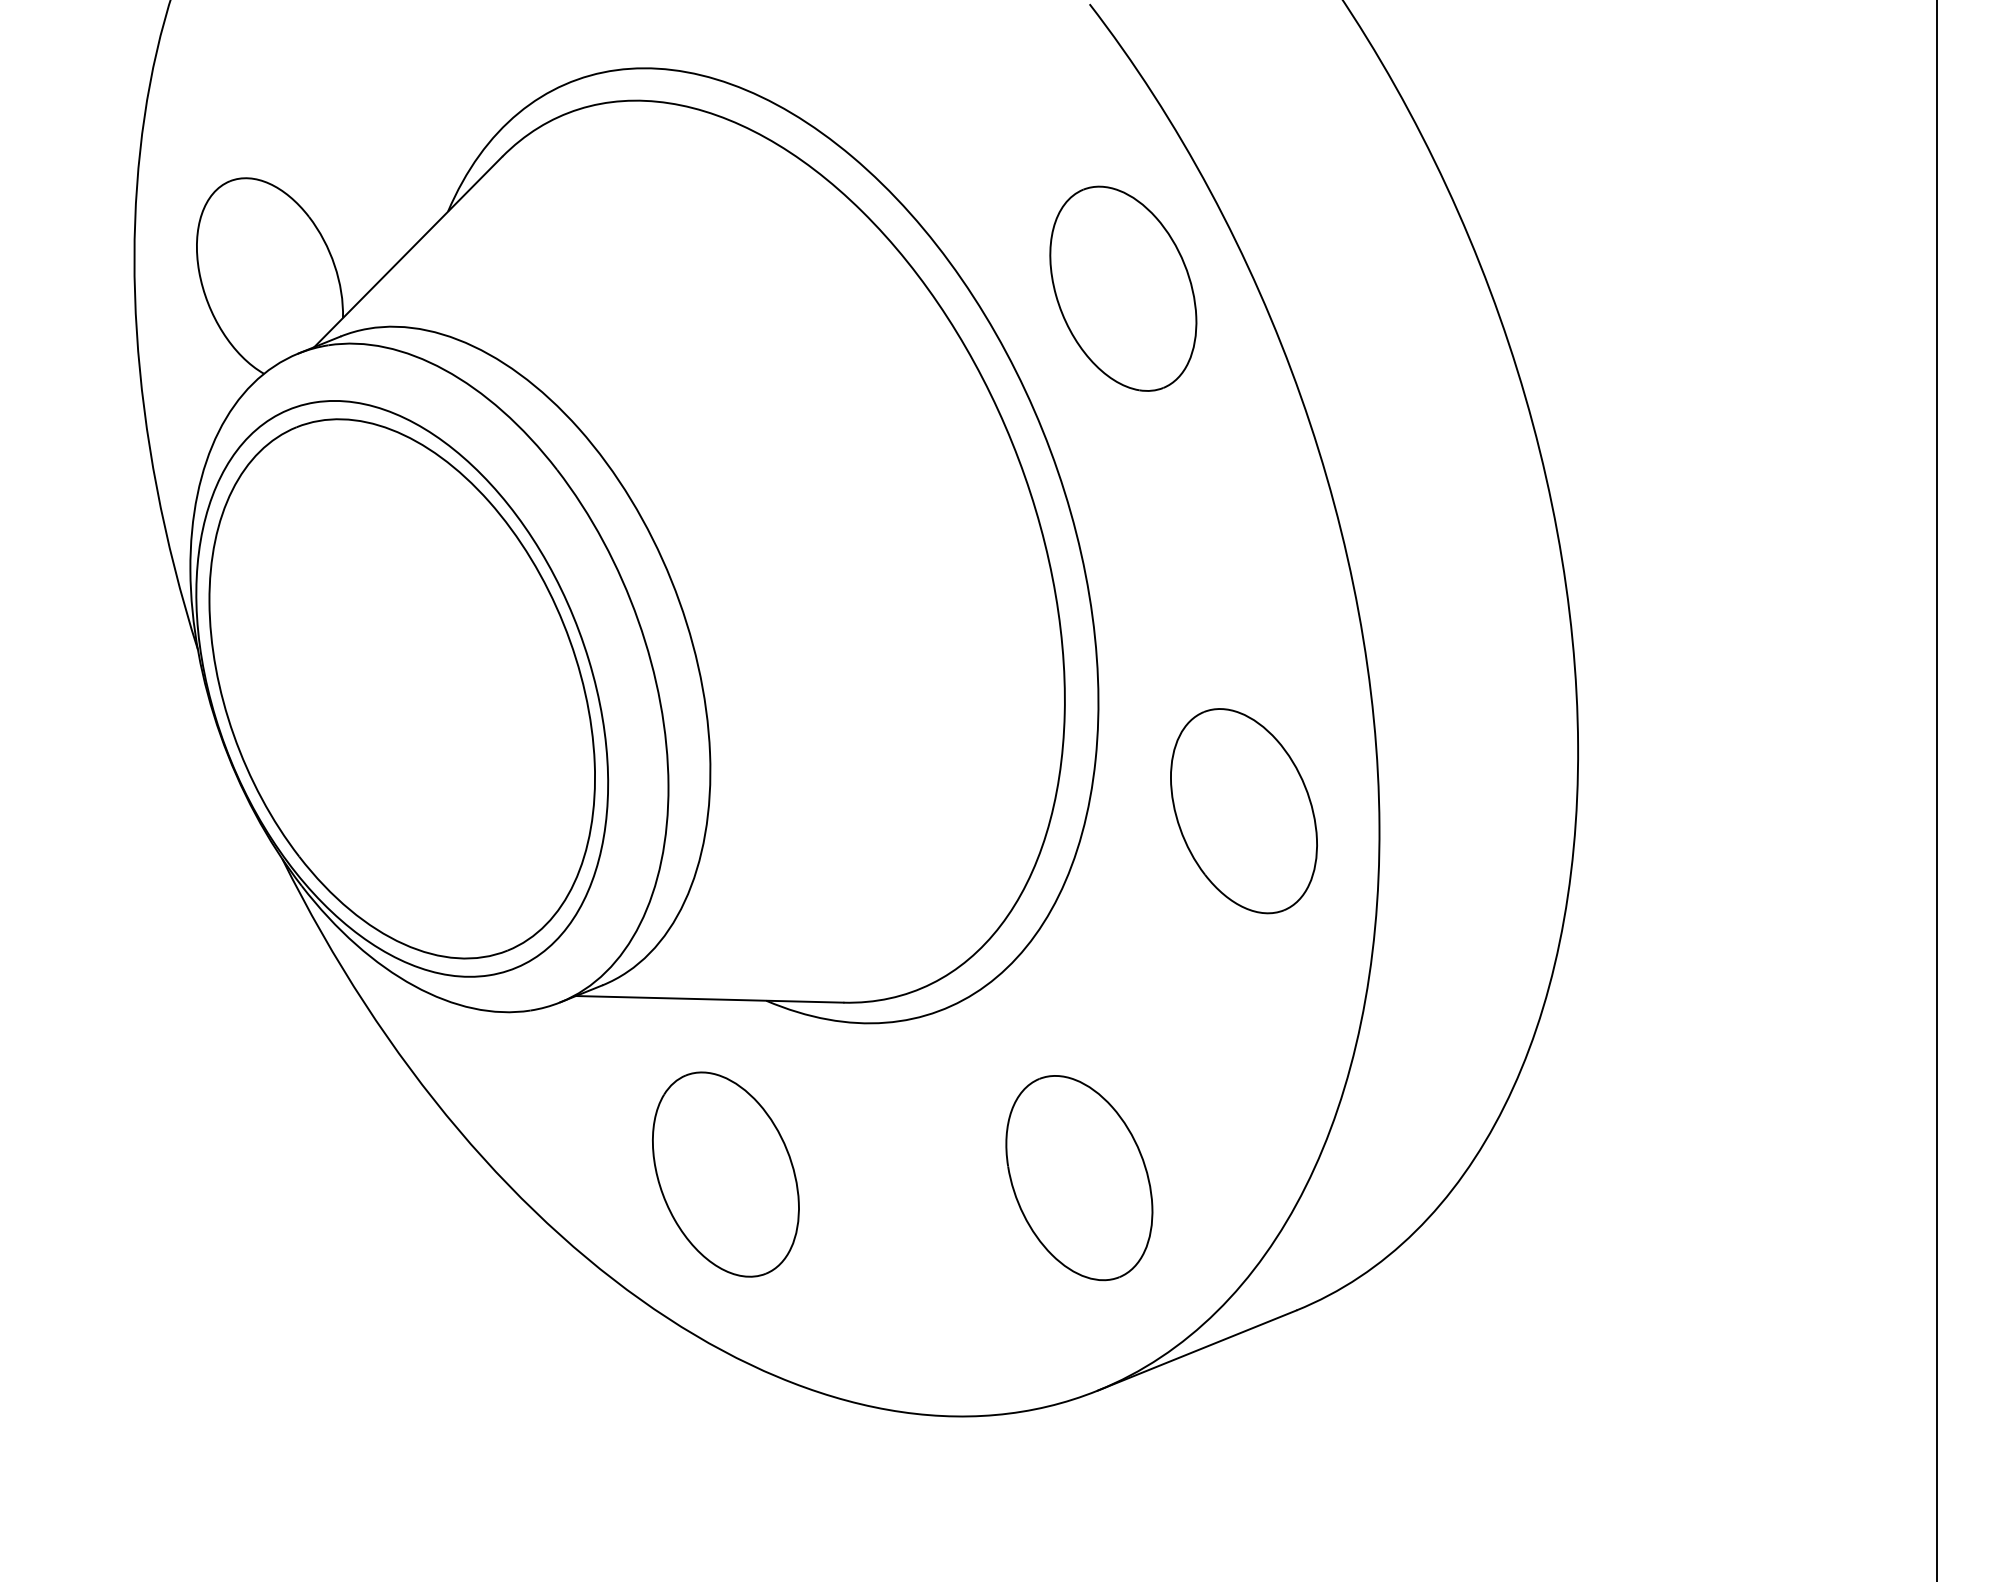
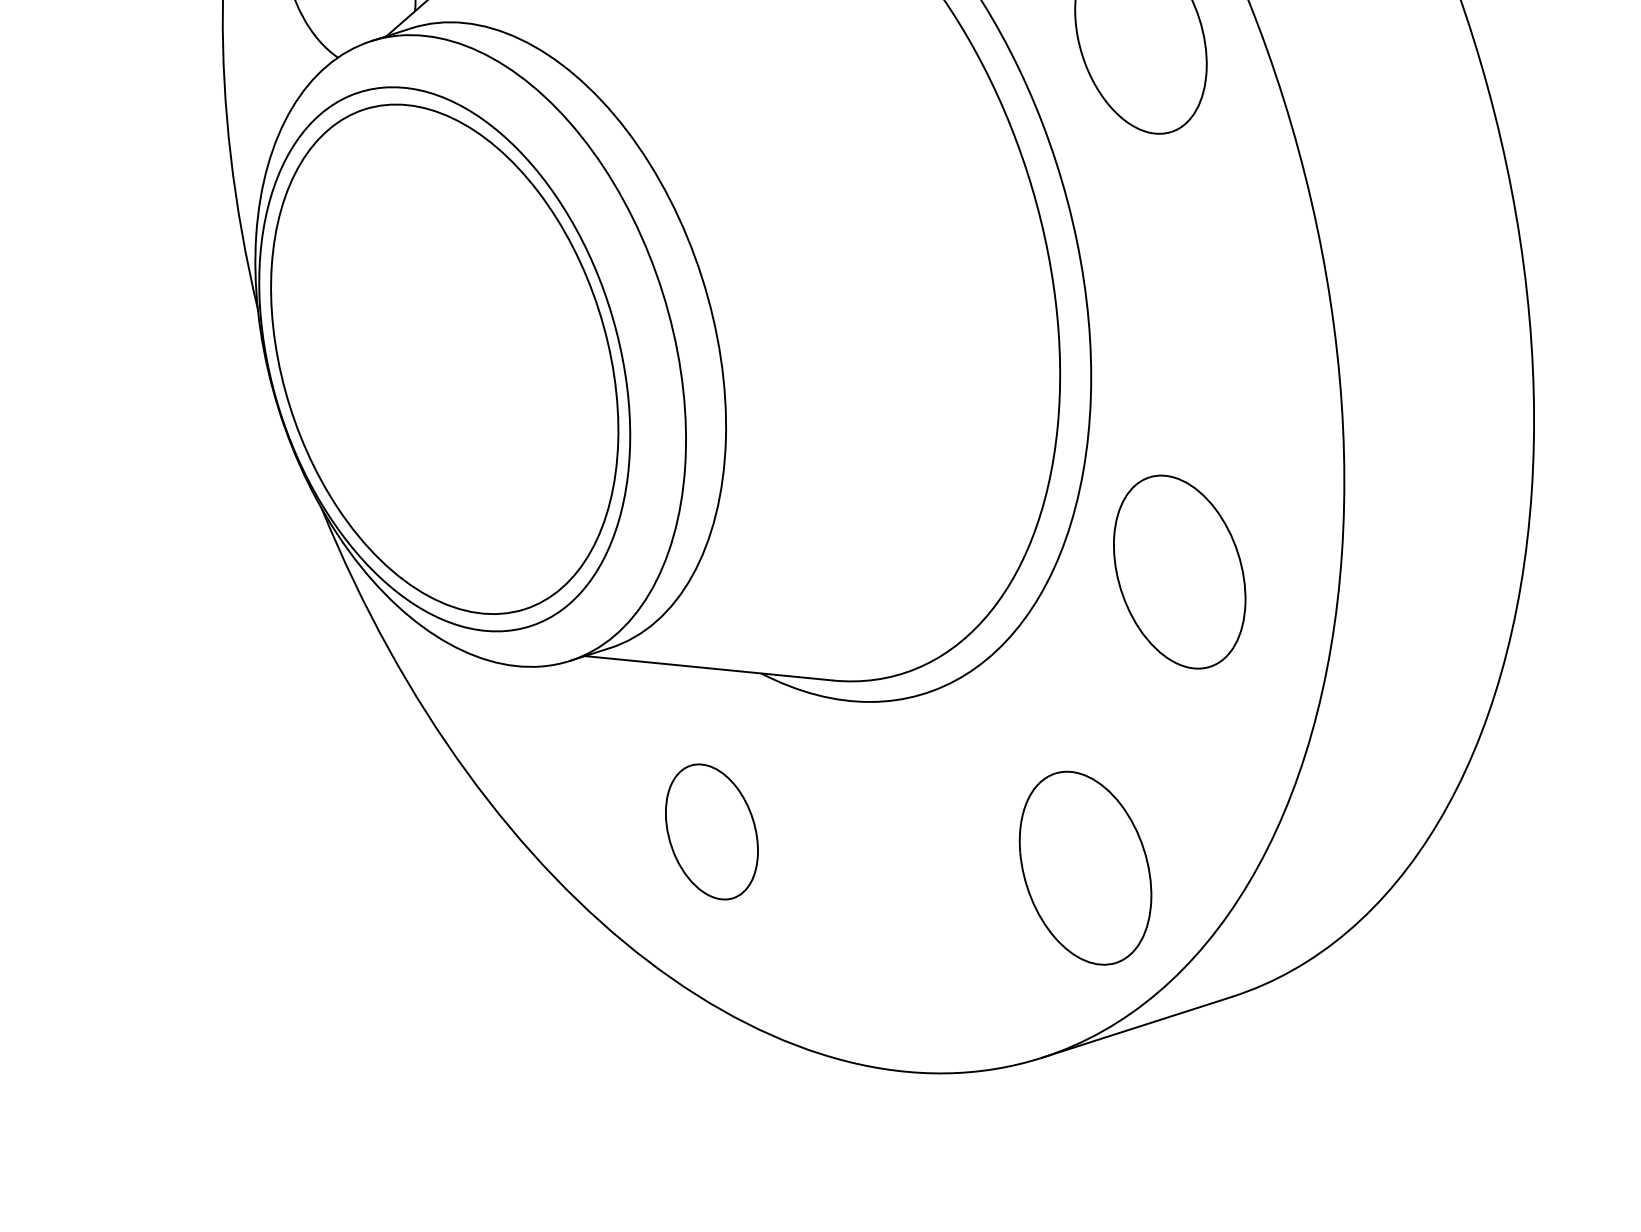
part: (1243, 811) -> (1179, 572), moved
part: (725, 1174) -> (711, 831), size x0.7
part: (1079, 1178) -> (1085, 868), moved

